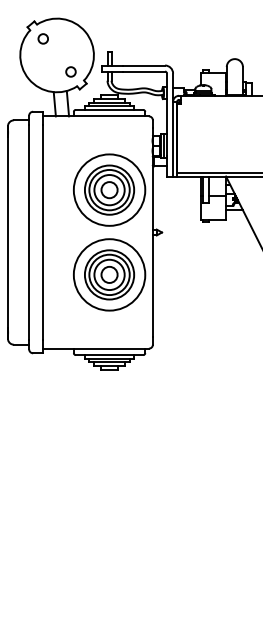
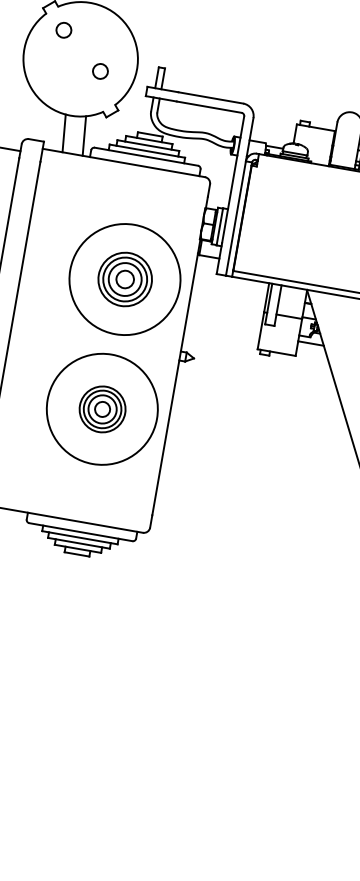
circle: (70, 71) -> (99, 70), moved
part: (109, 189) -> (125, 278), size x0.7
part: (109, 274) -> (102, 408), size x0.6

